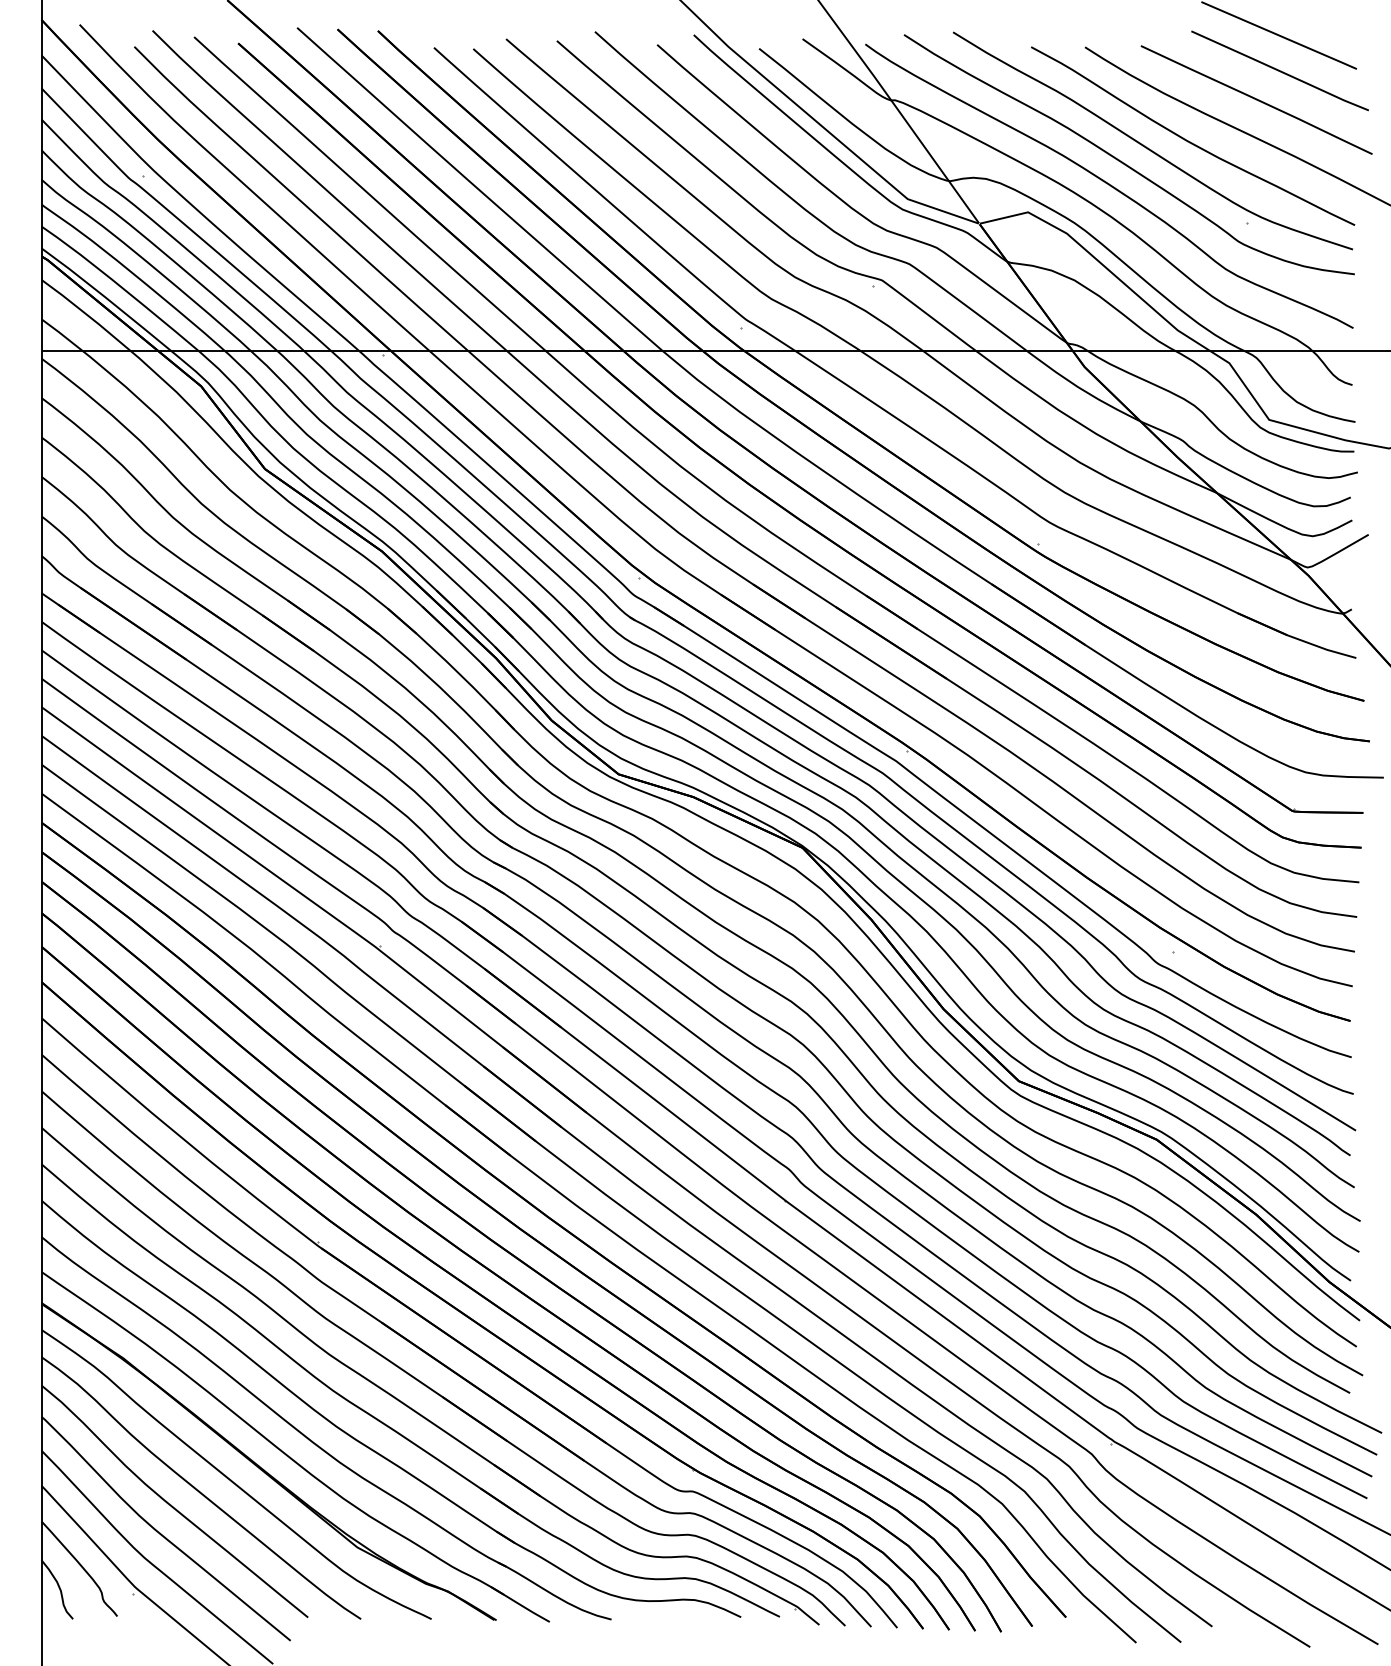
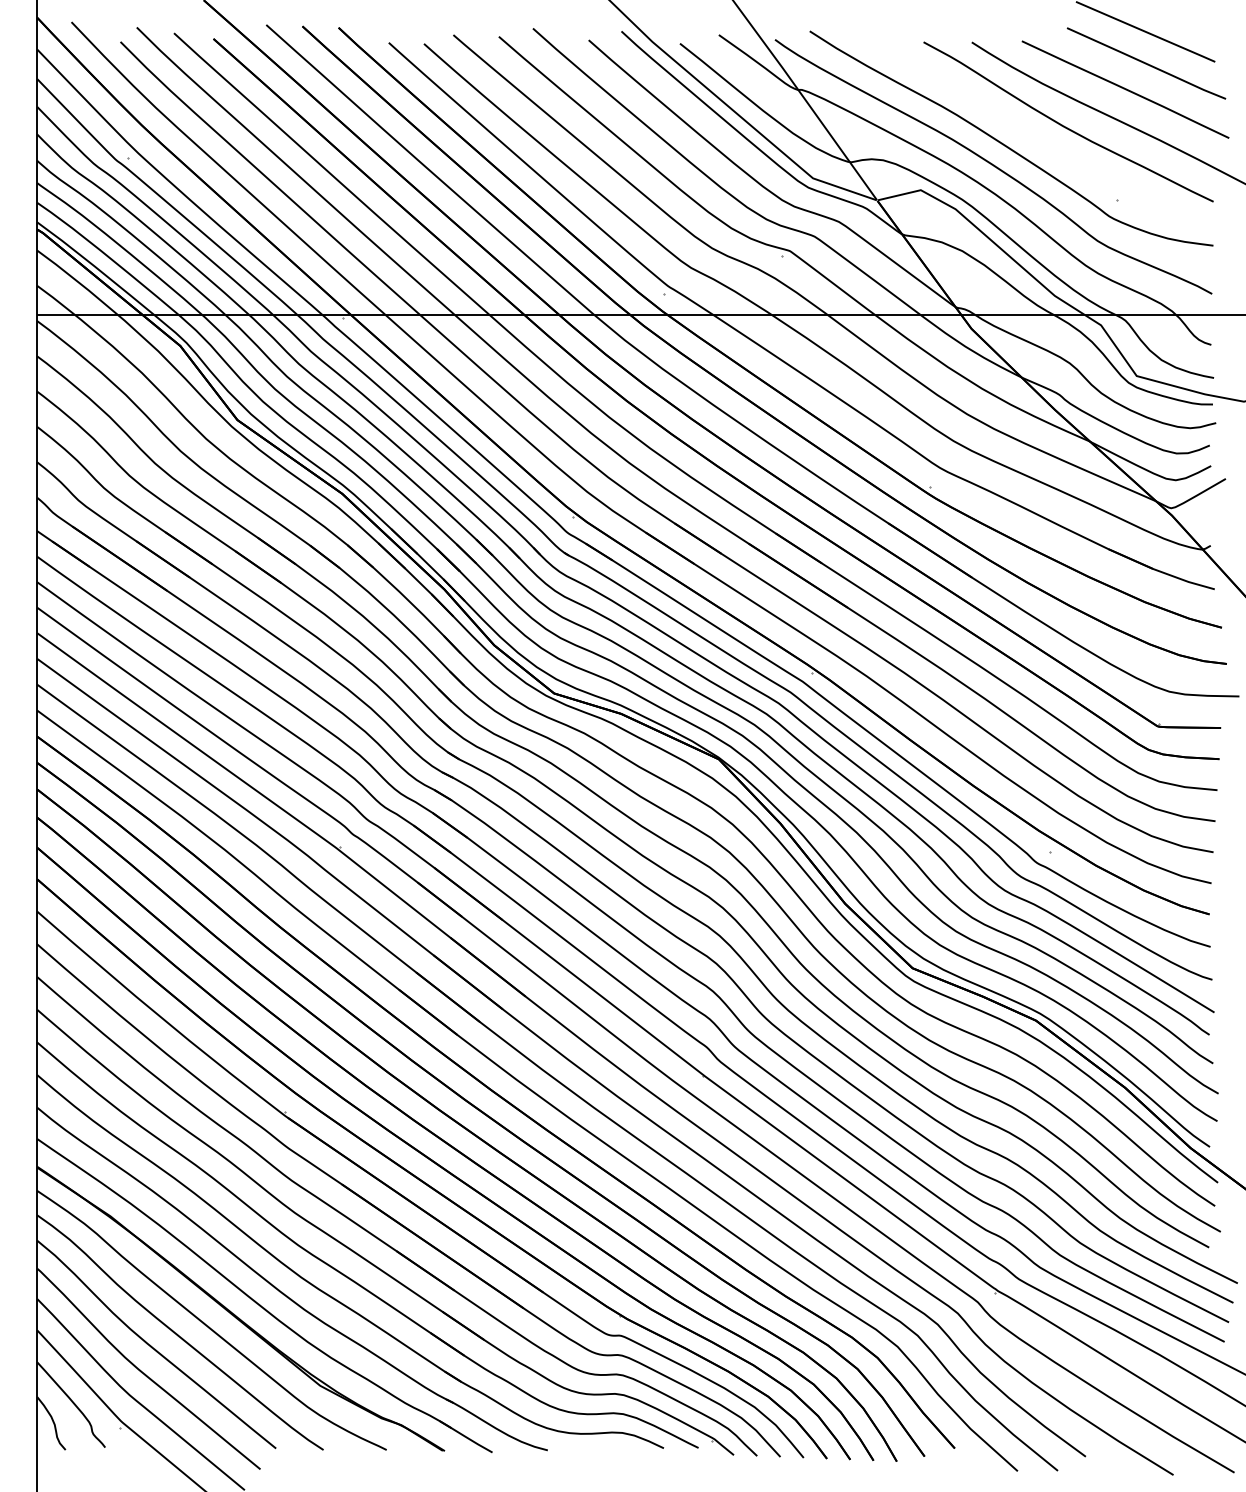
curve: (1149, 147) -> (1029, 132), removed

